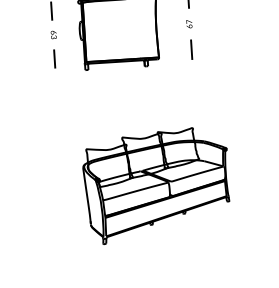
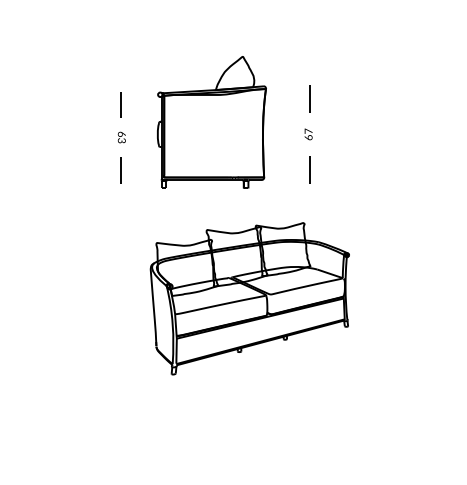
part: (156, 185) -> (249, 298), moved

